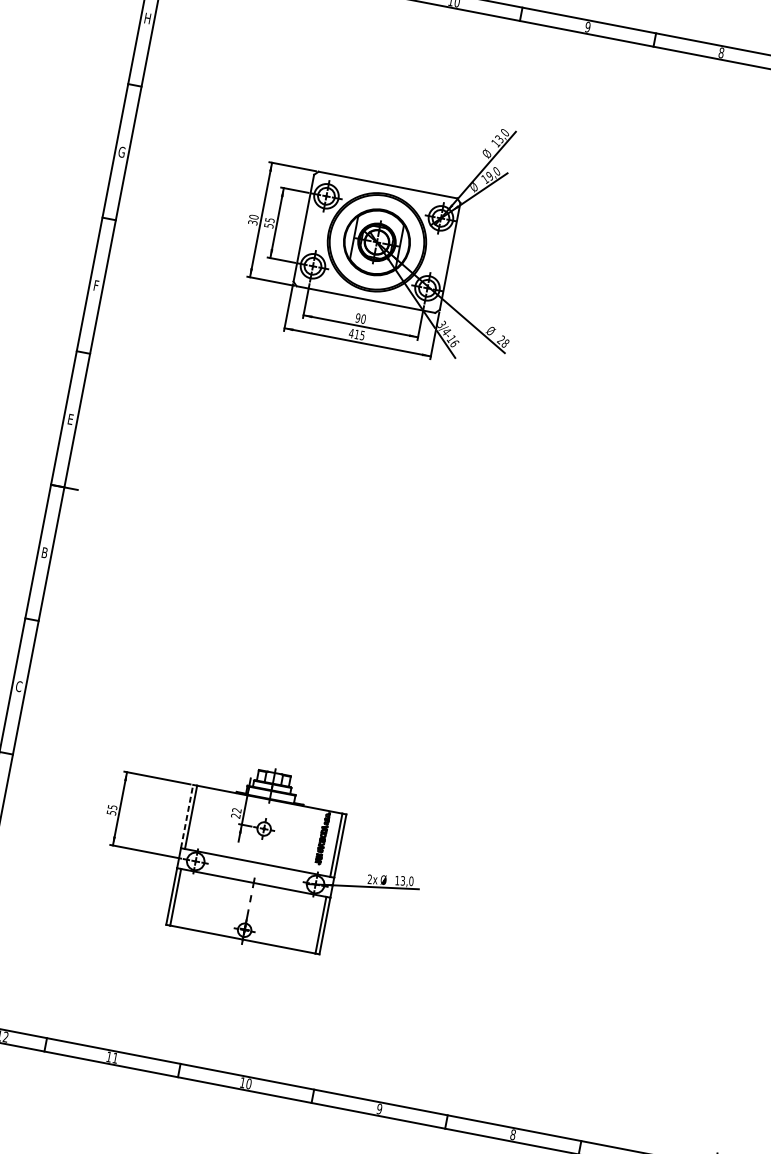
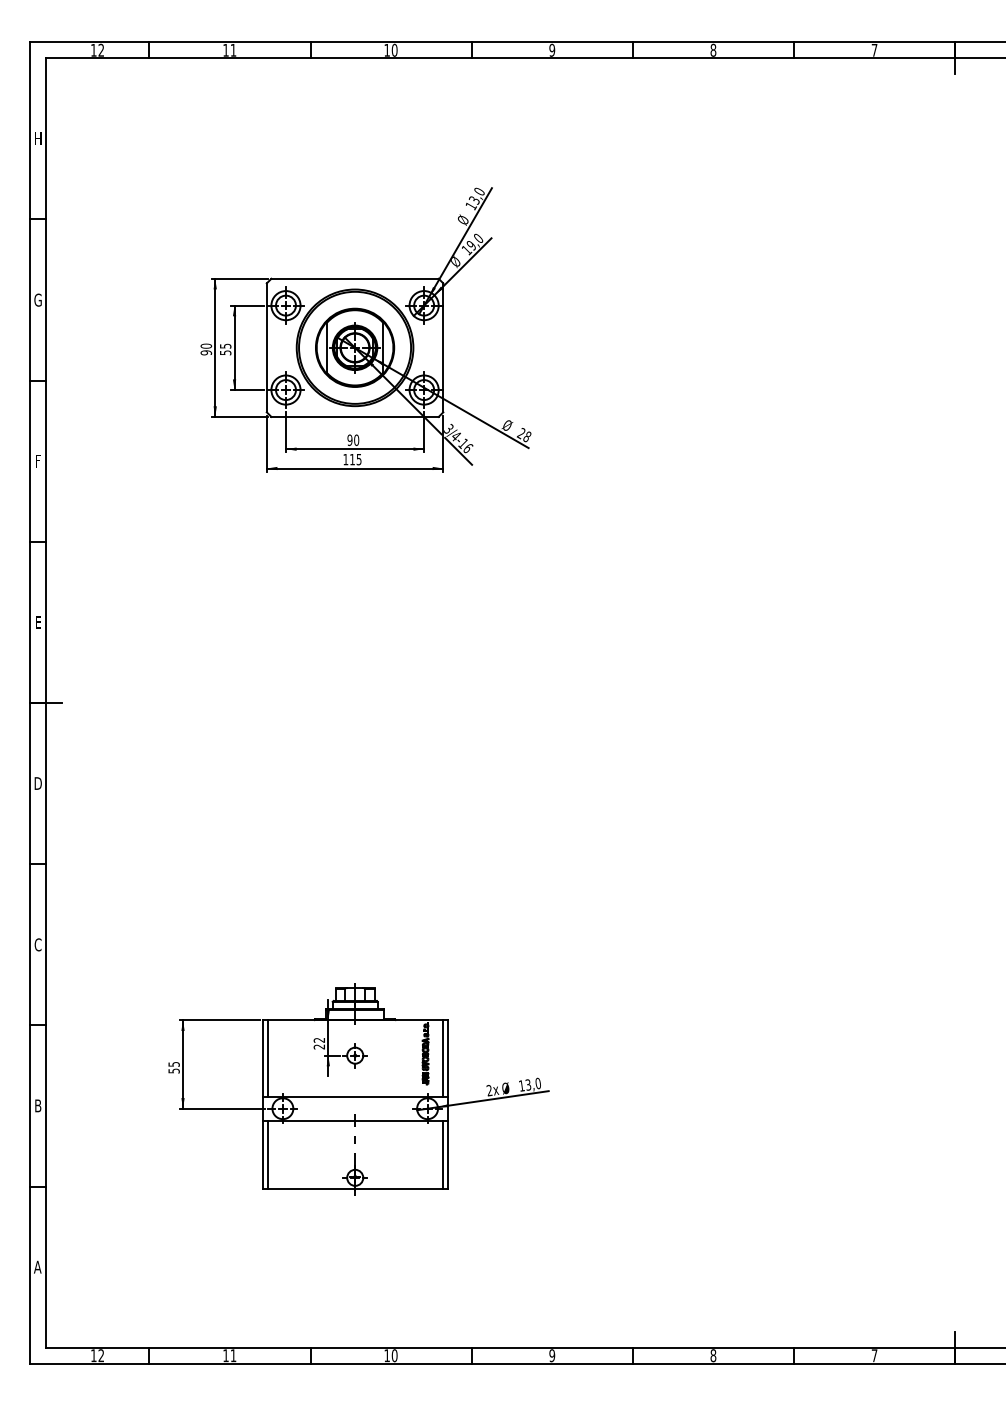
text: (252, 222) -> (205, 352), 30 -> 90
text: (351, 333) -> (345, 459), 415 -> 115
text: (44, 552) -> (37, 783), B -> D
line: (187, 815) -> (262, 1057), dashed -> solid

